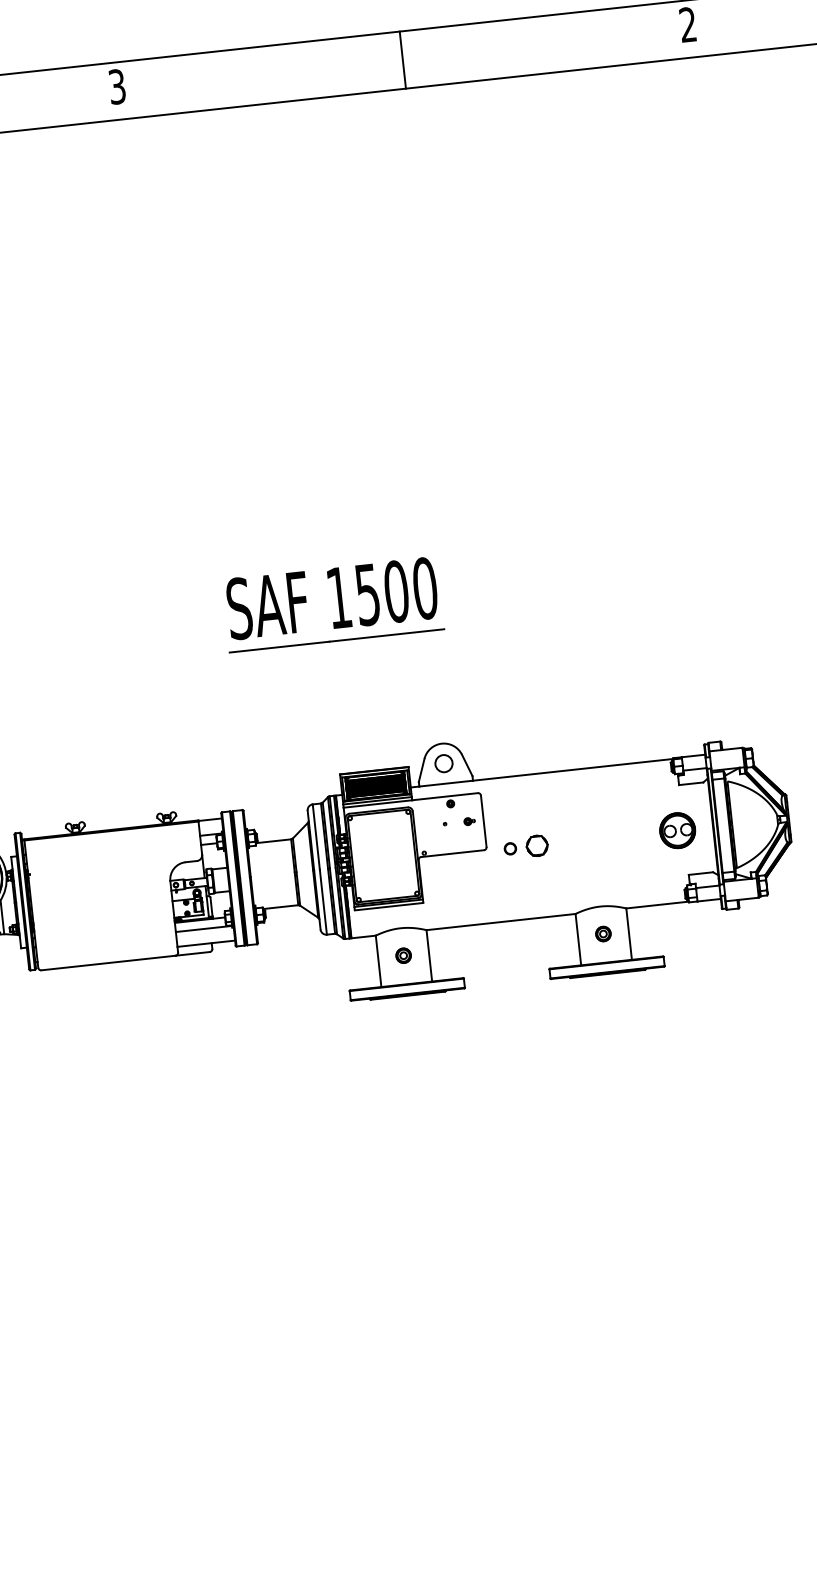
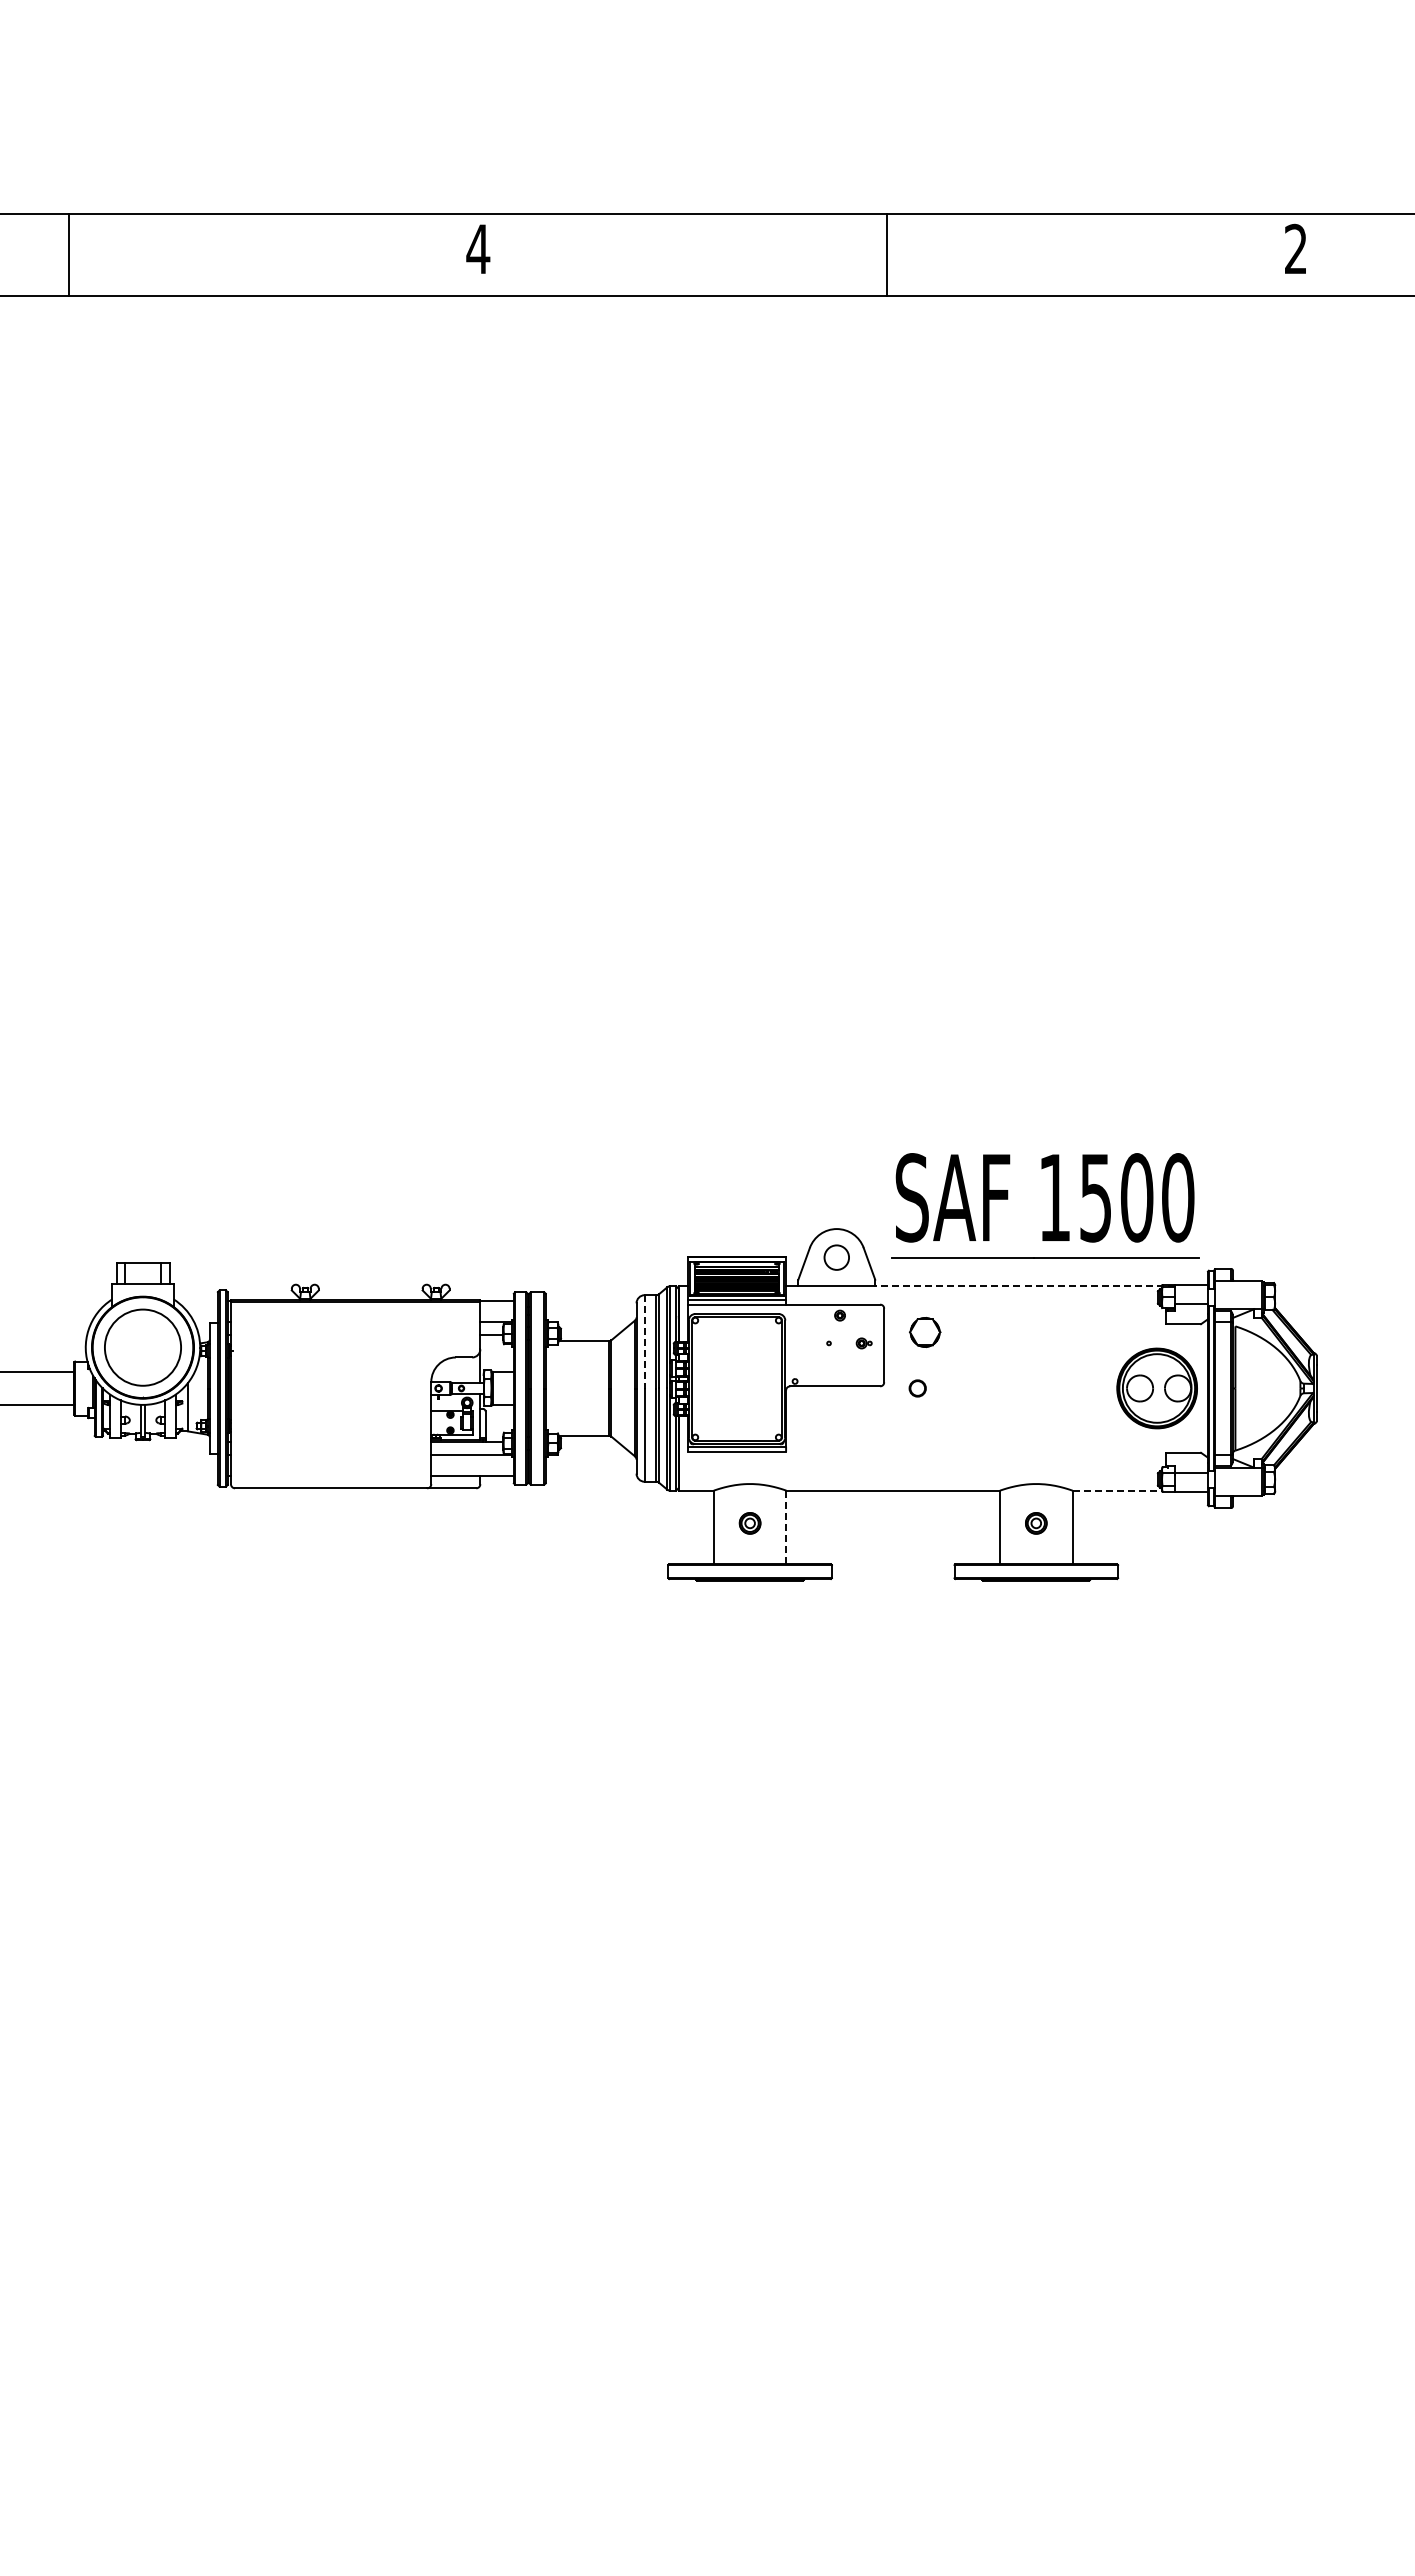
text: (117, 86) -> (478, 248), 3 -> 4
part: (338, 603) -> (1052, 1205), moved
line: (577, 769) -> (1024, 1286), solid -> dashed
part: (677, 830) -> (1157, 1388), size x1.6
line: (316, 836) -> (644, 1341), solid -> dashed
part: (537, 845) -> (925, 1332), moved
line: (657, 904) -> (1117, 1490), solid -> dashed
line: (429, 955) -> (786, 1527), solid -> dashed

